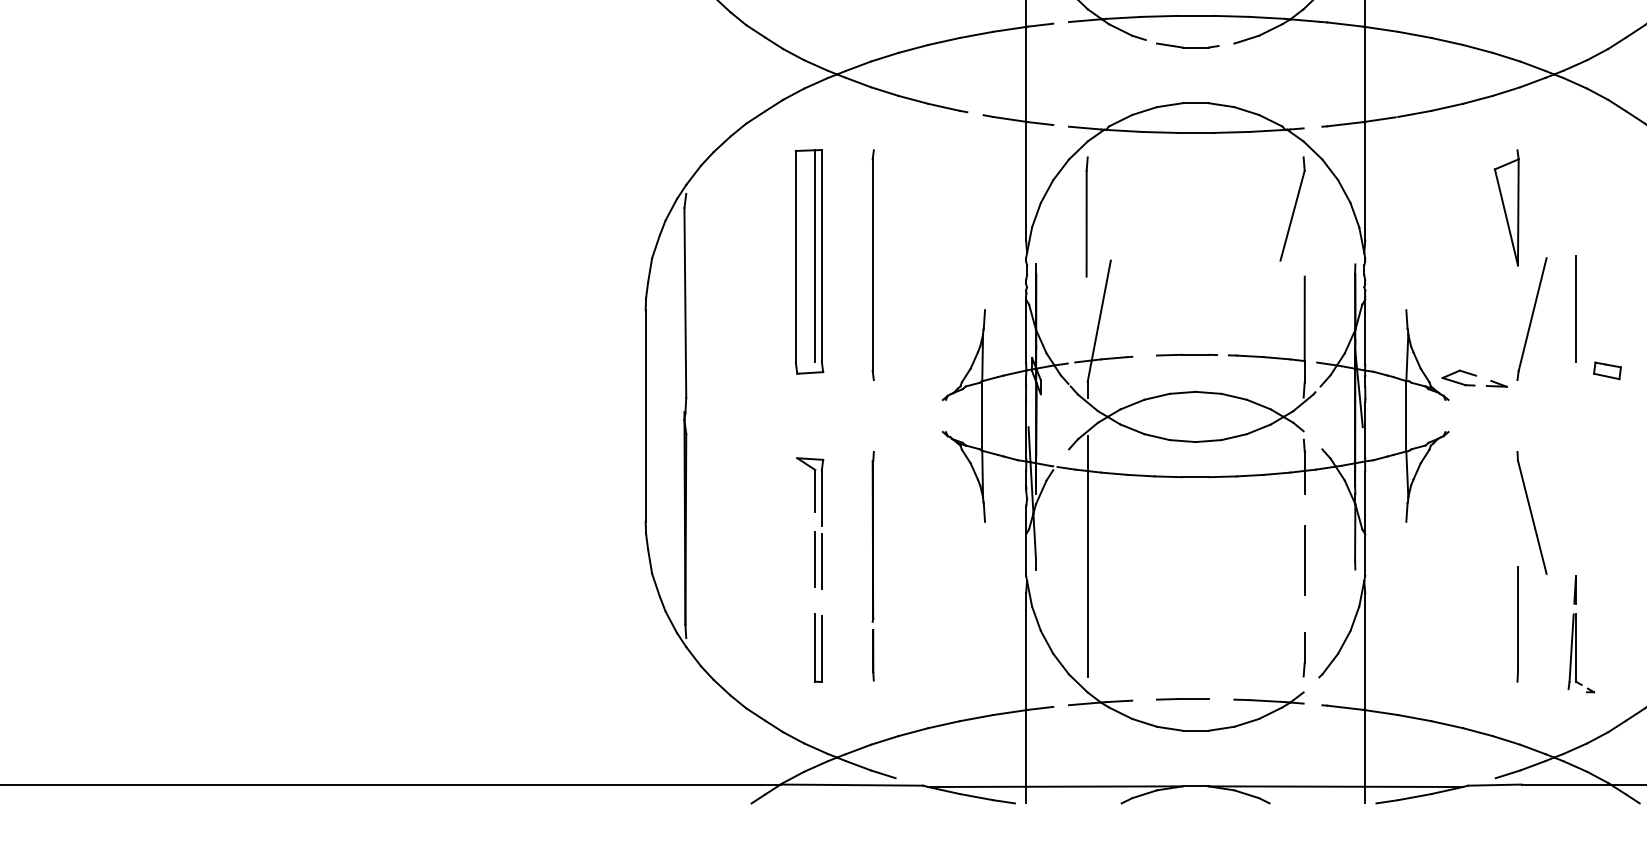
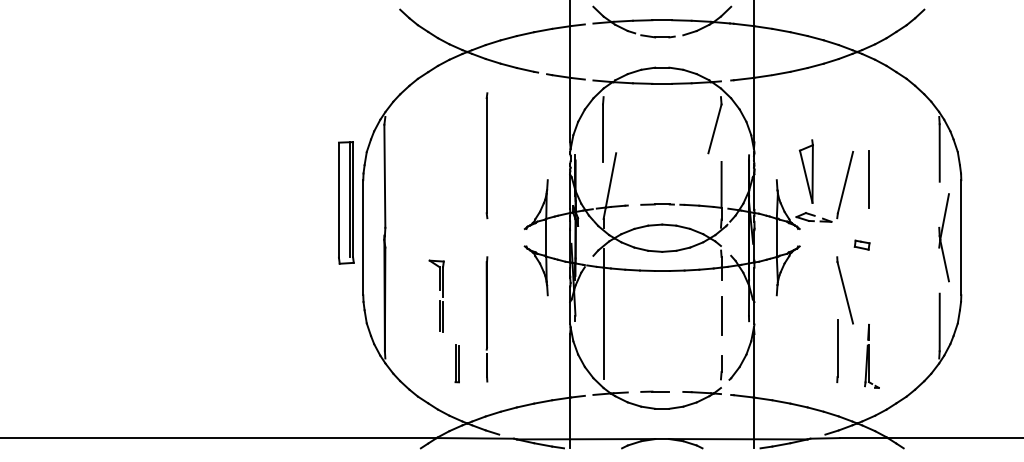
part: (1505, 207) -> (805, 171), moved
part: (809, 261) -> (346, 202), moved
part: (1606, 369) -> (861, 244), moved
part: (809, 522) -> (436, 295), moved

